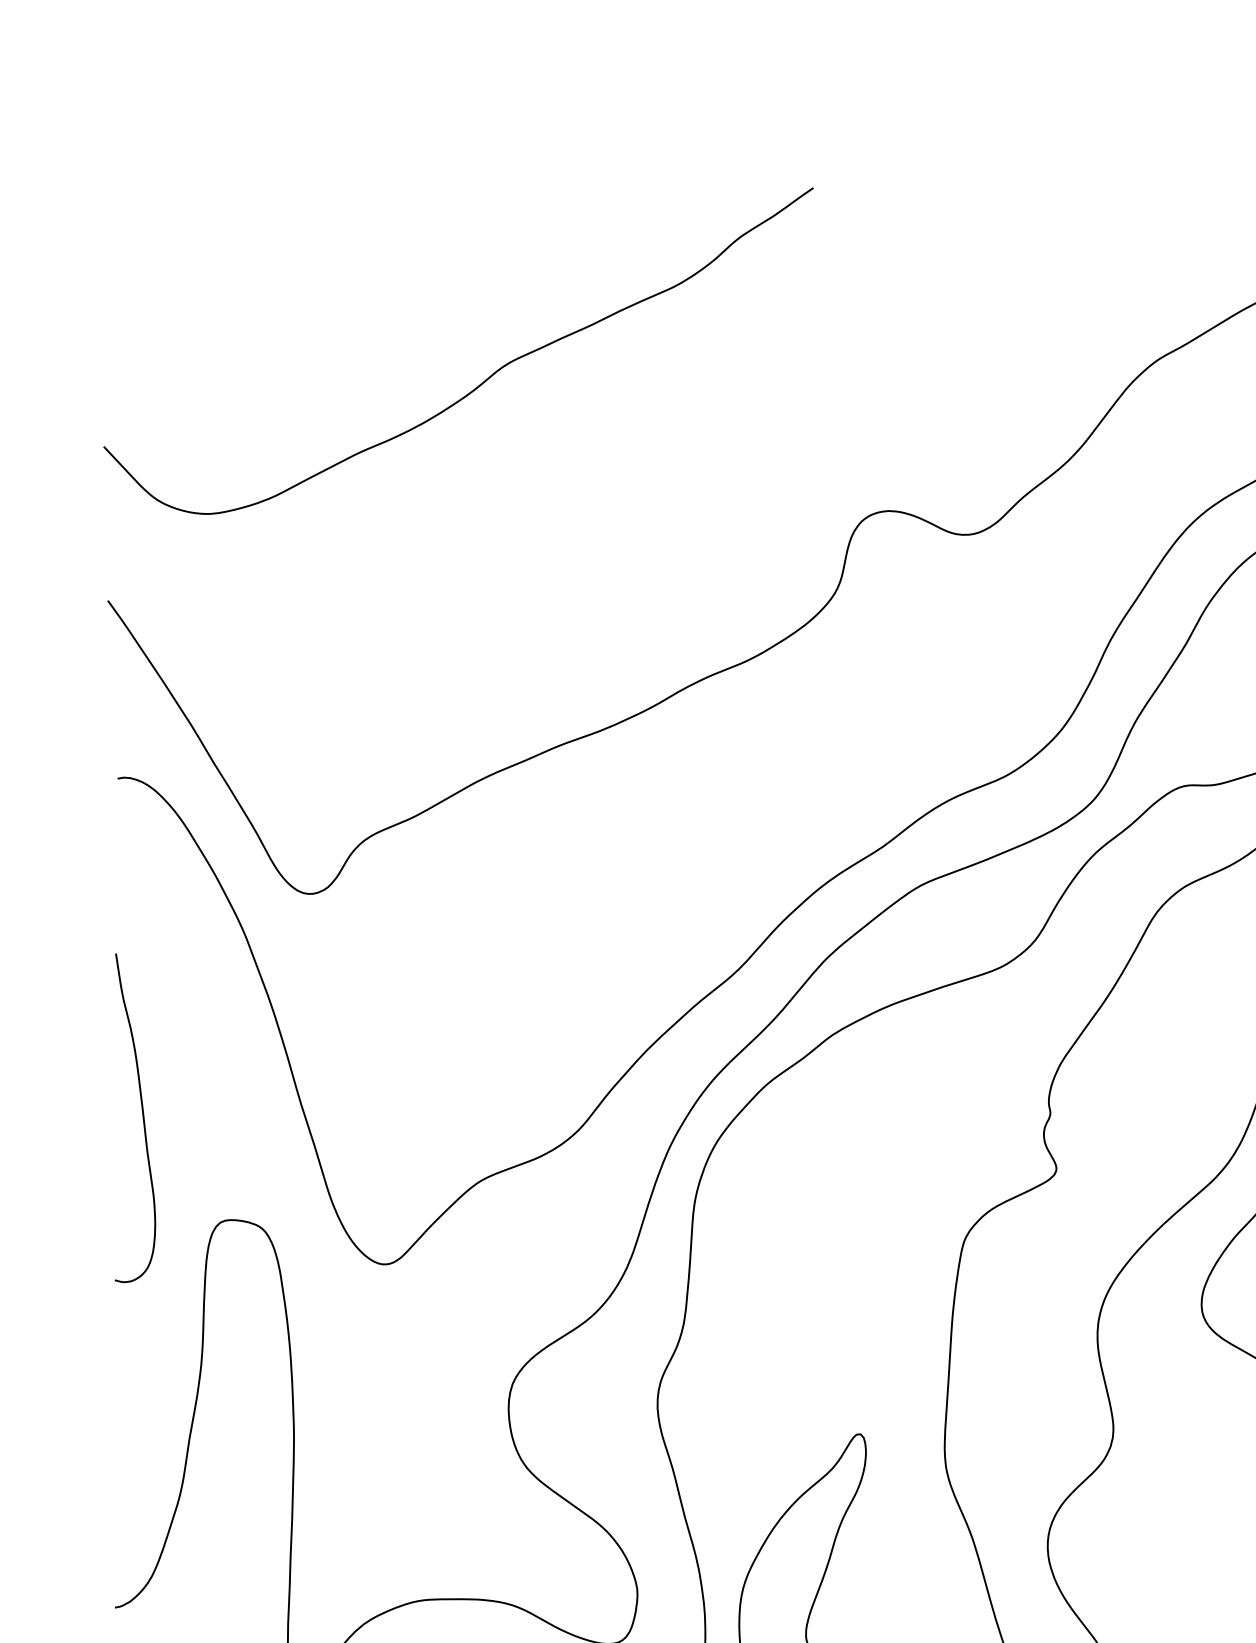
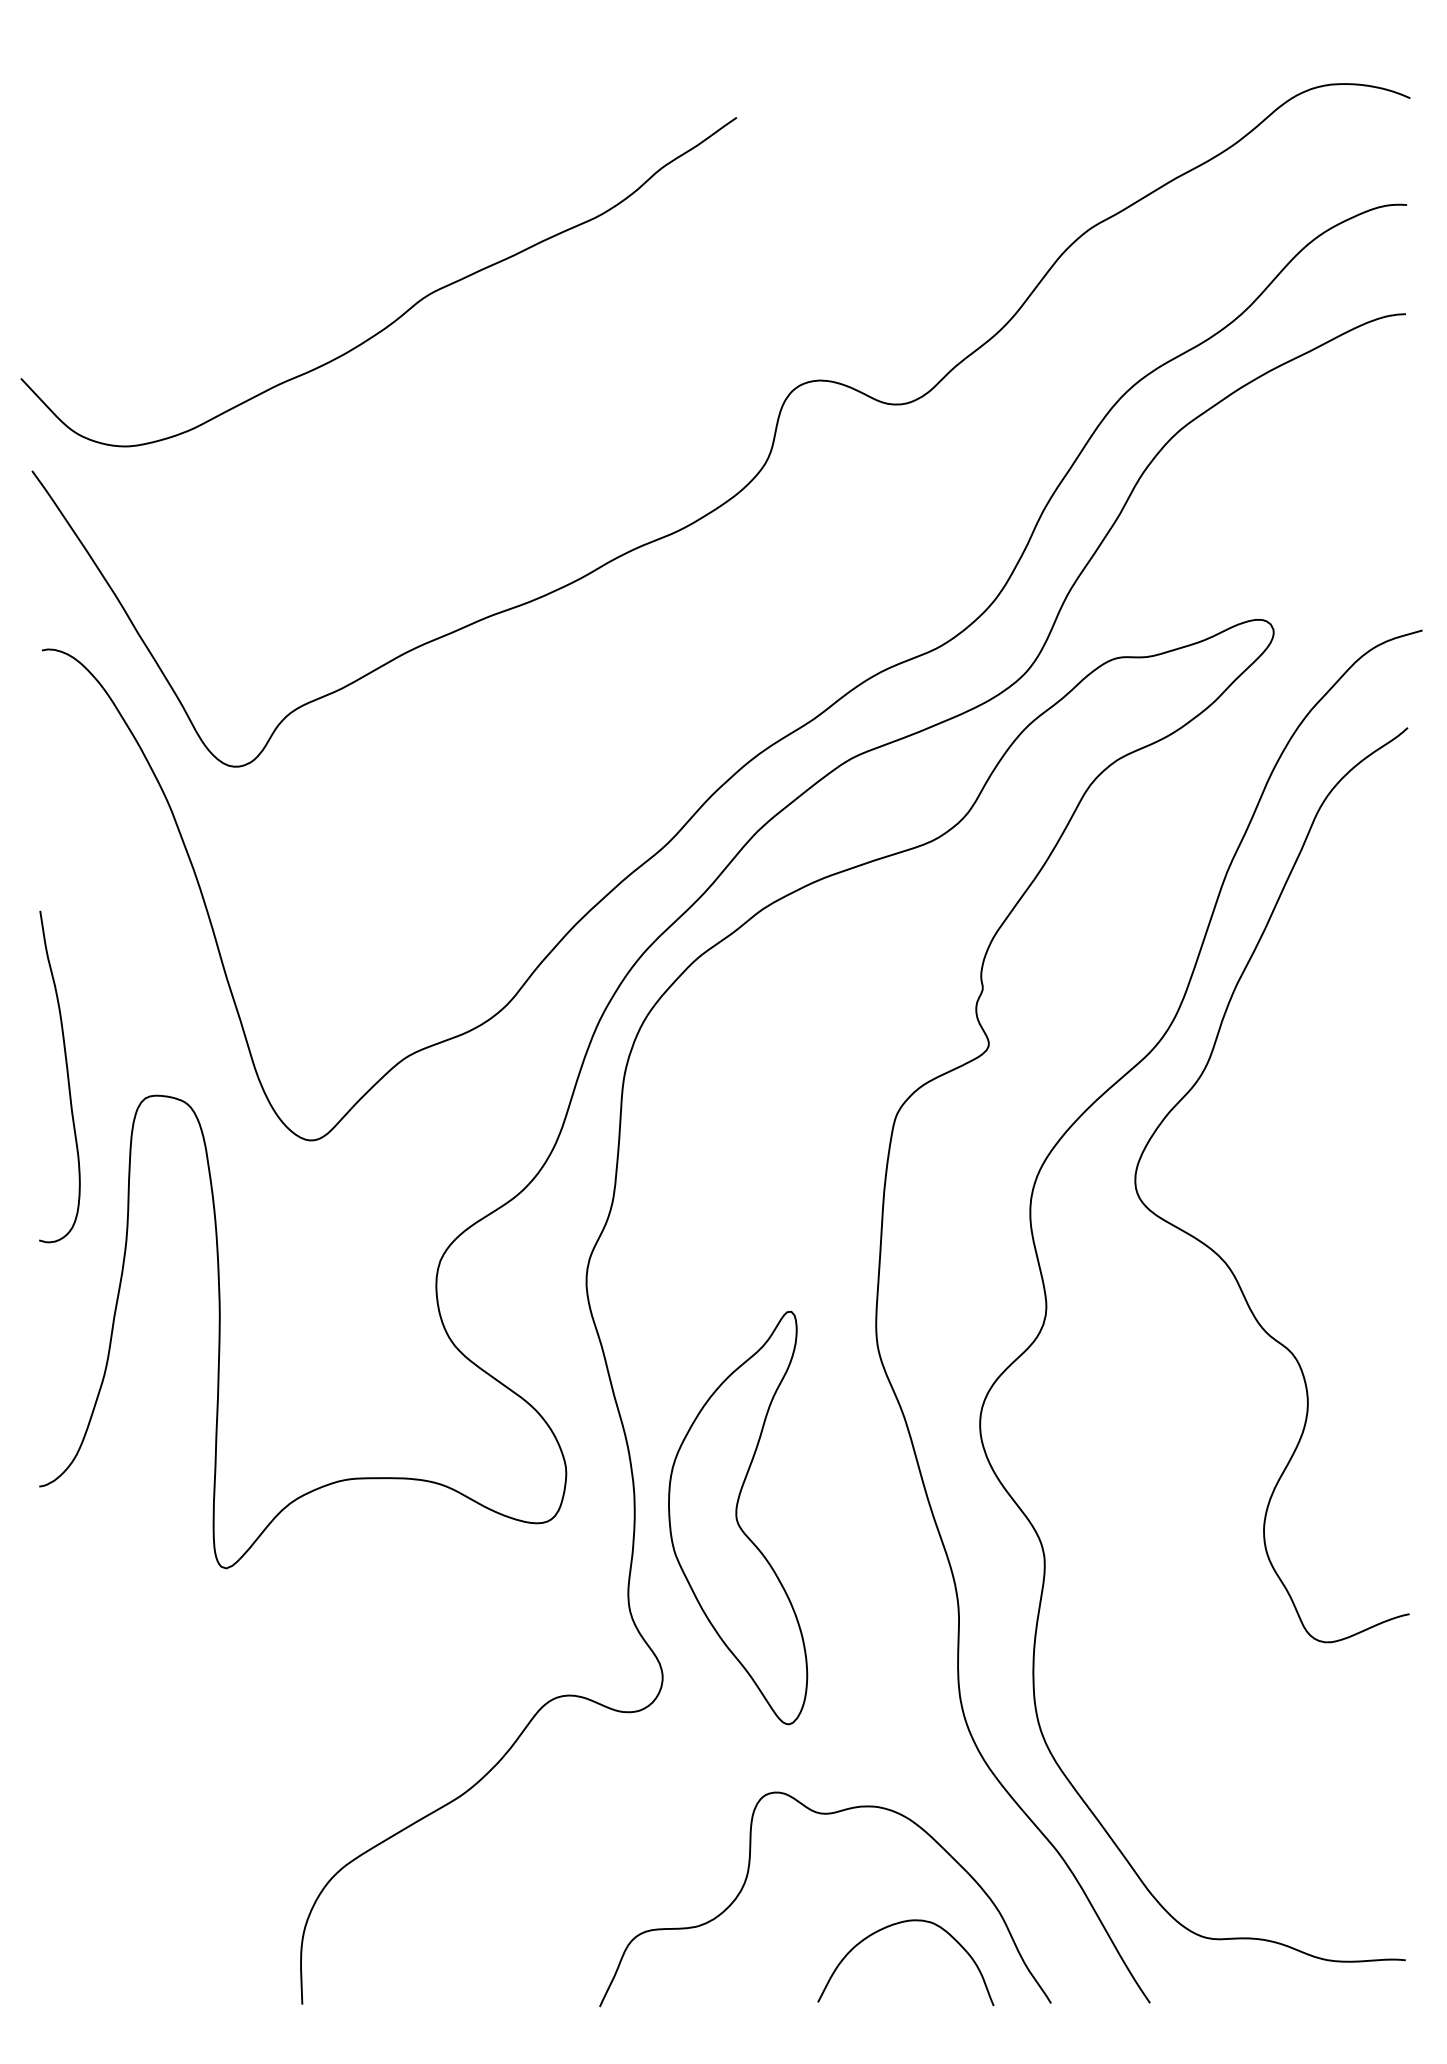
curve: (481, 383) -> (401, 314), moved
curve: (141, 1114) -> (66, 1073), moved

